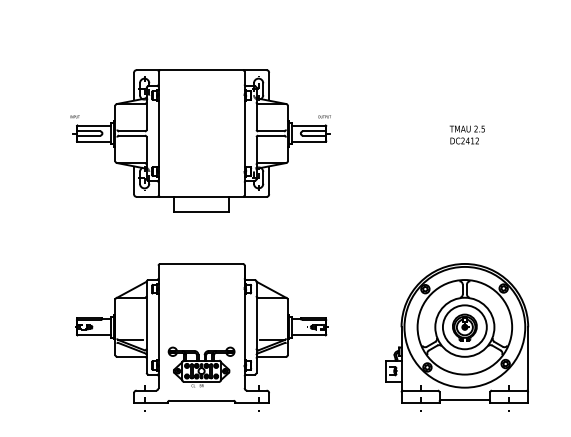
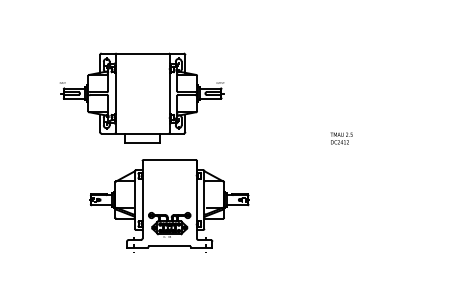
text: (467, 134) -> (341, 138), moved
part: (199, 139) -> (141, 97), moved
part: (456, 335) -> (330, 205), removed

